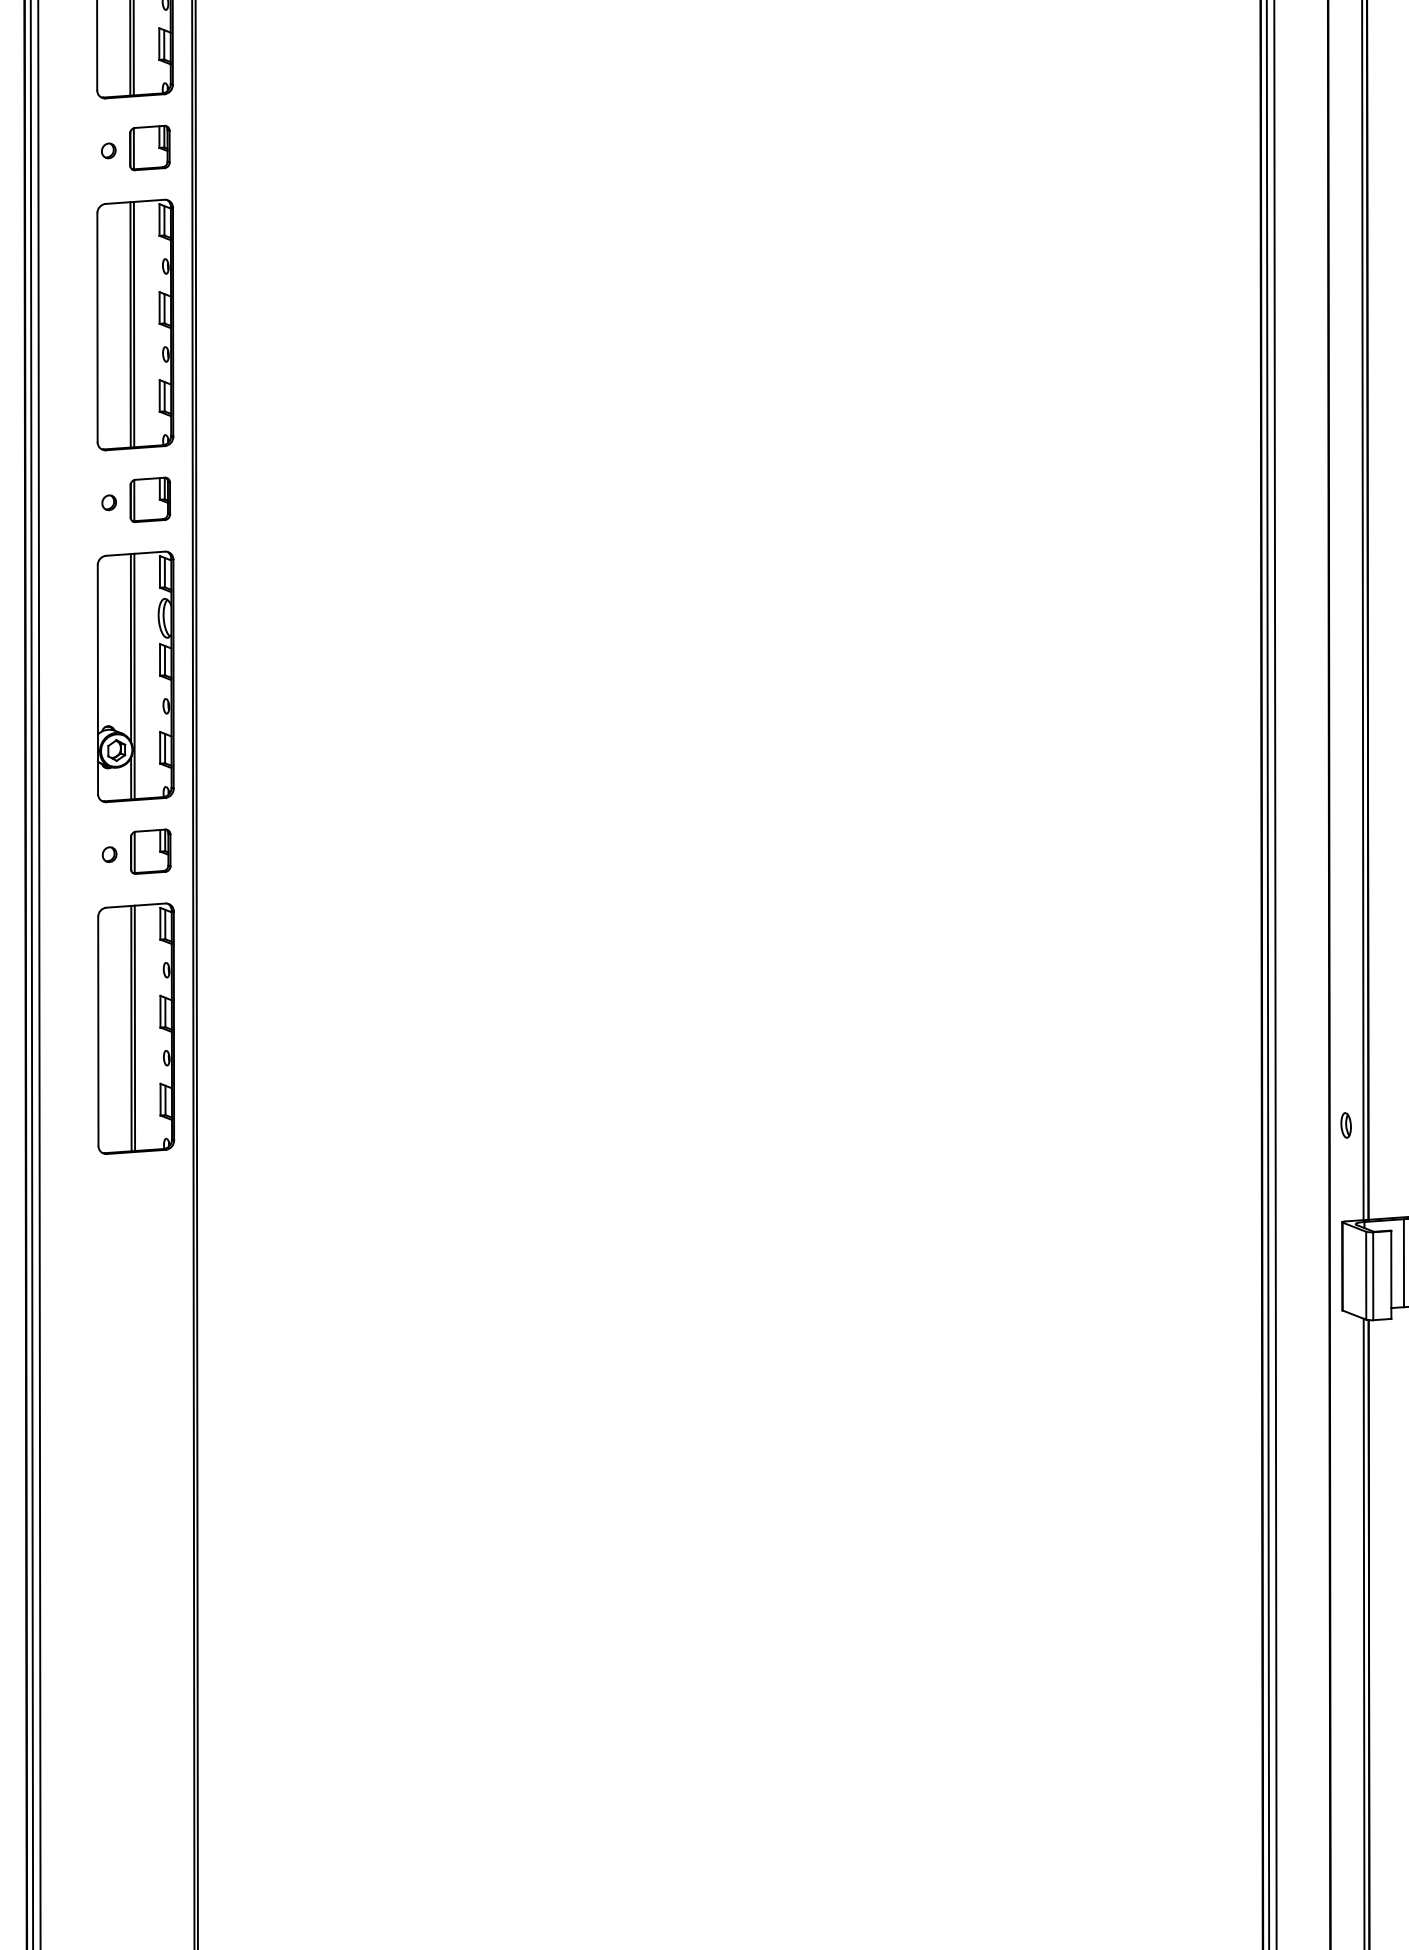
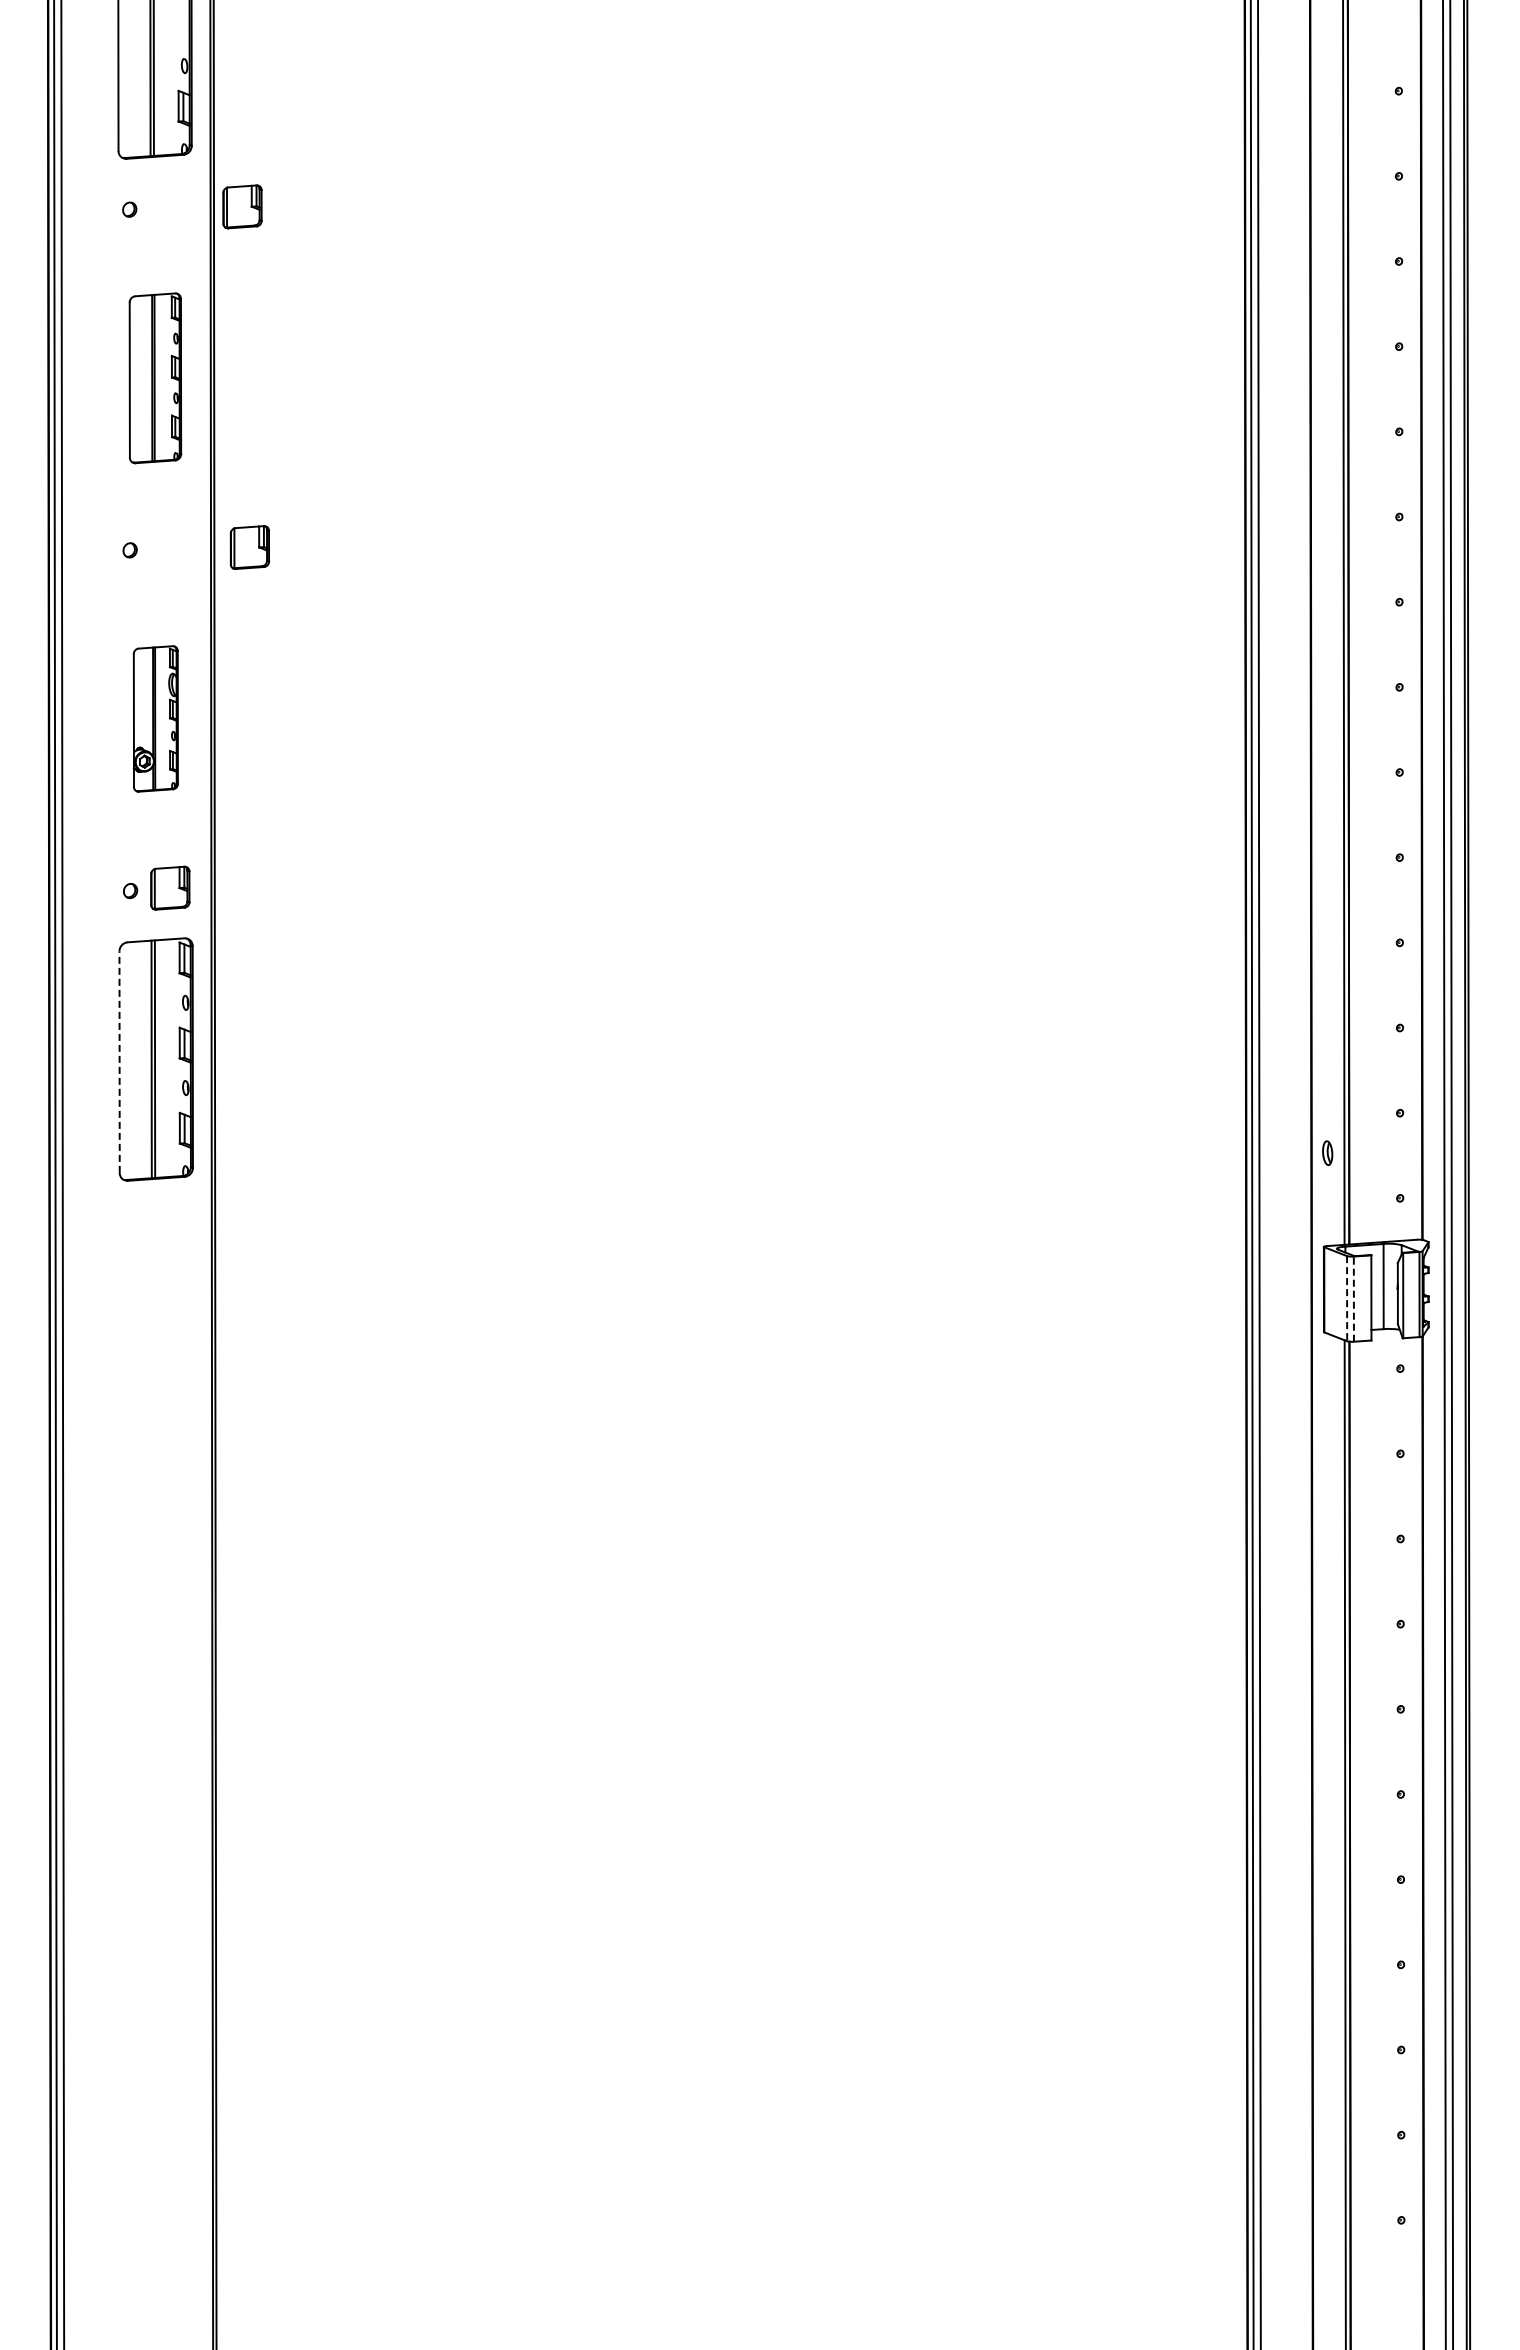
part: (149, 147) -> (242, 206), moved
part: (135, 325) -> (155, 378), size x0.7
part: (149, 499) -> (249, 547), moved
part: (135, 676) -> (155, 718), size x0.6
line: (98, 1031) -> (119, 1062), solid -> dashed
line: (1366, 1275) -> (1347, 1298), solid -> dashed
line: (1372, 1276) -> (1353, 1299), solid -> dashed

